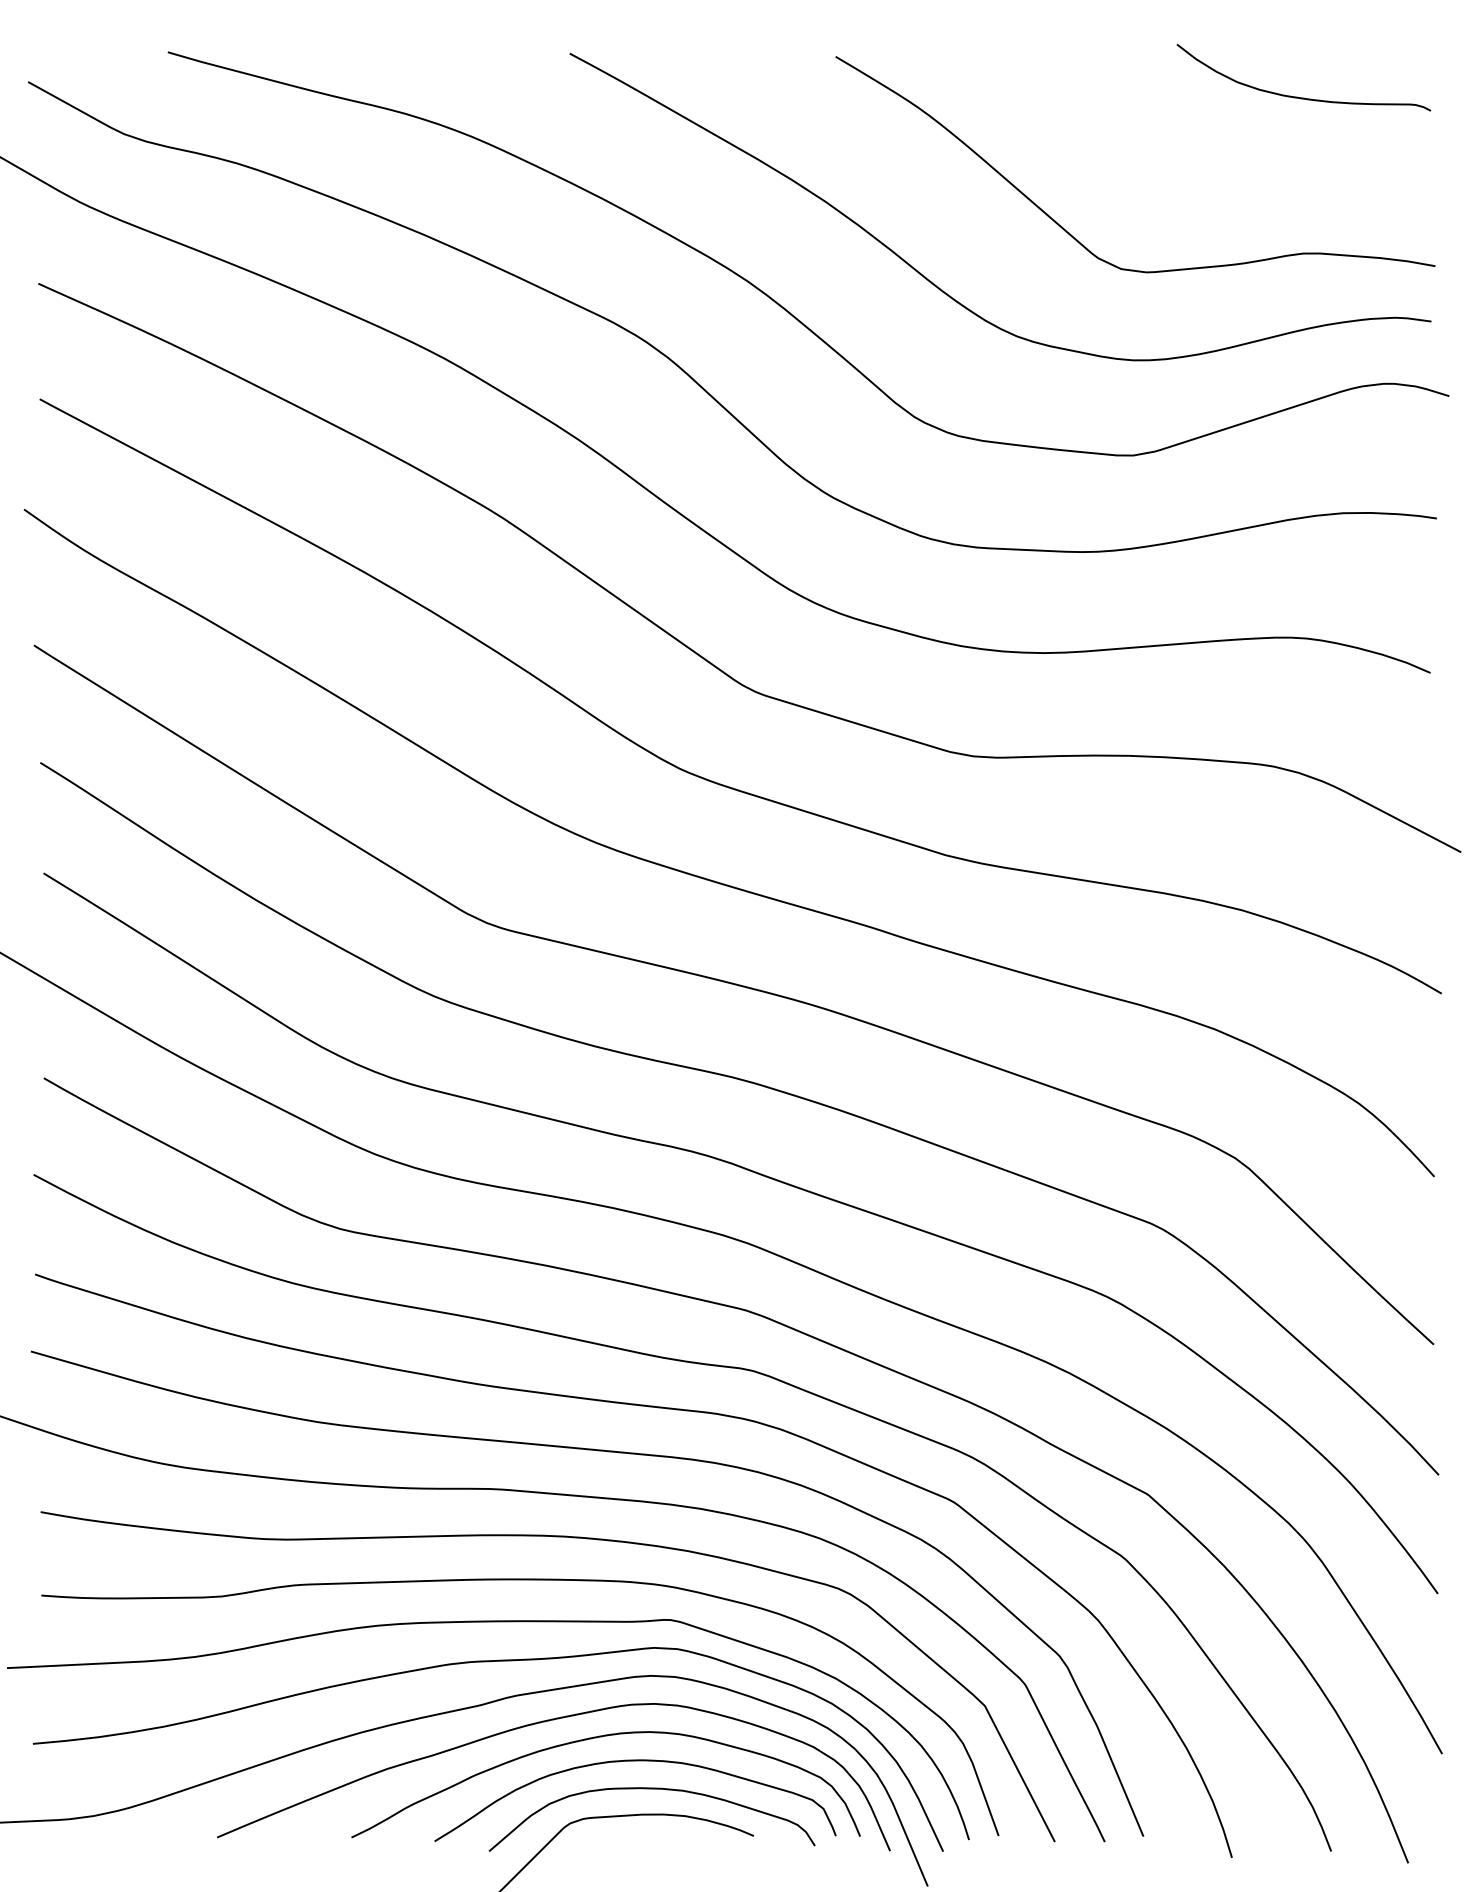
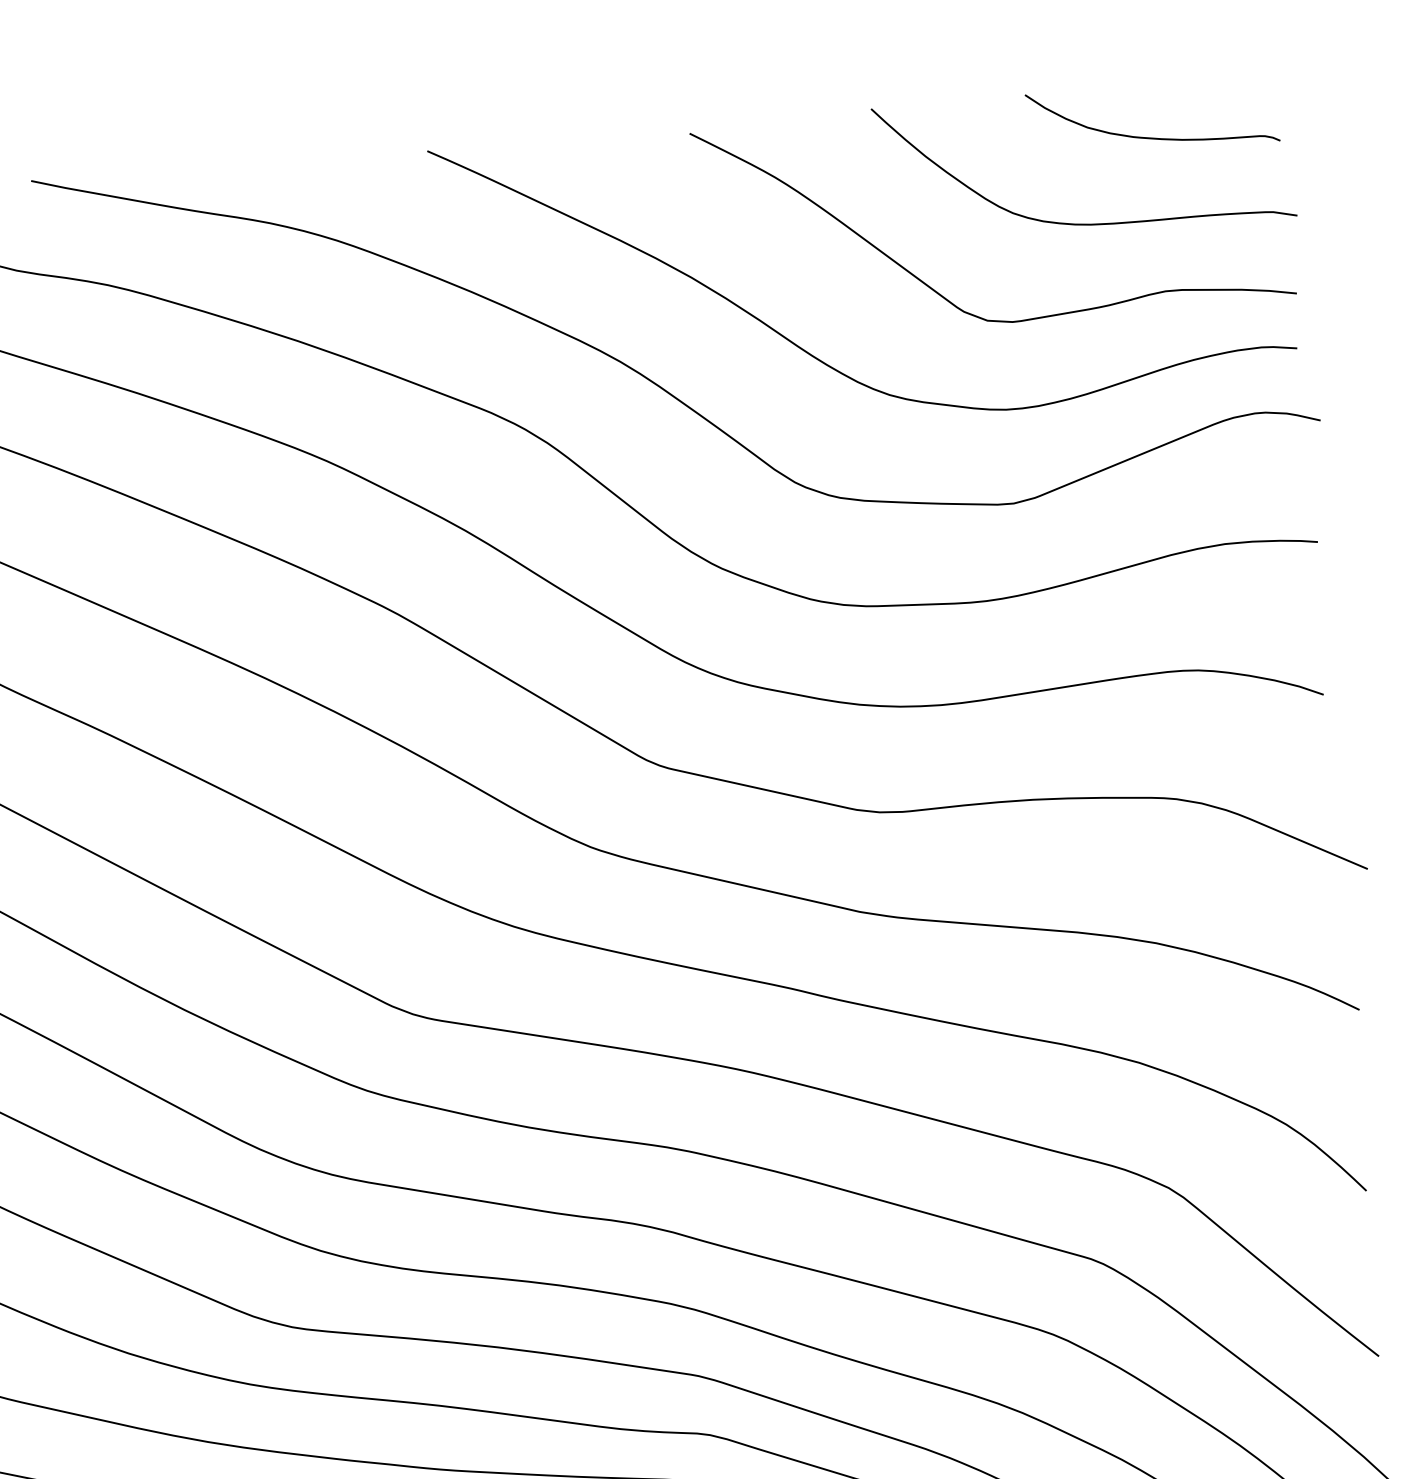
curve: (1225, 178) -> (1083, 223), added

